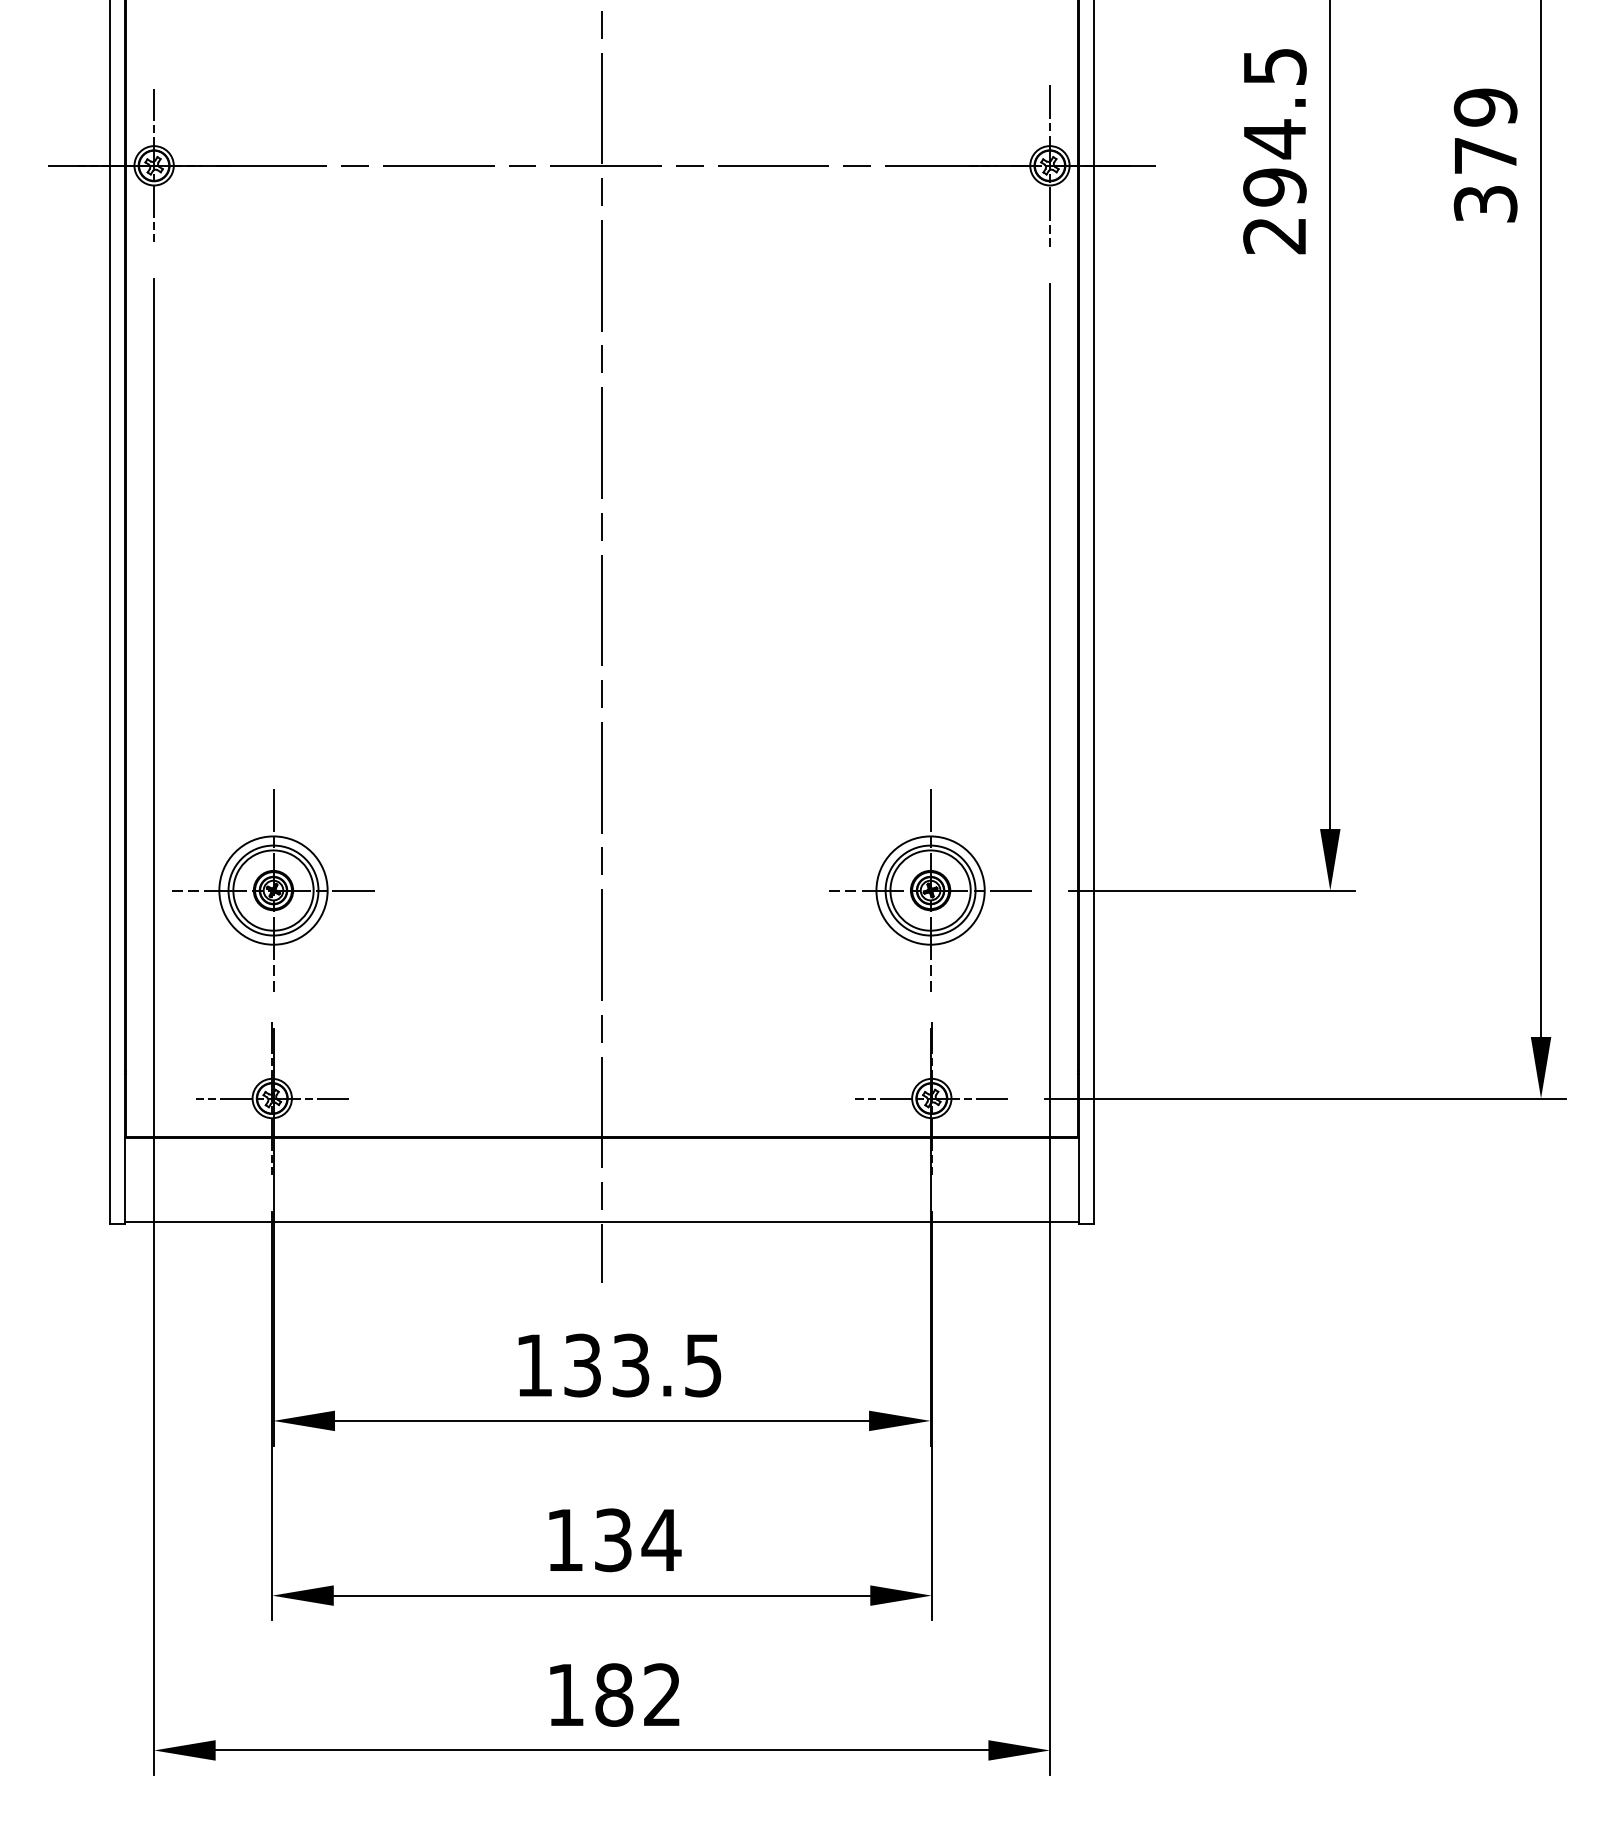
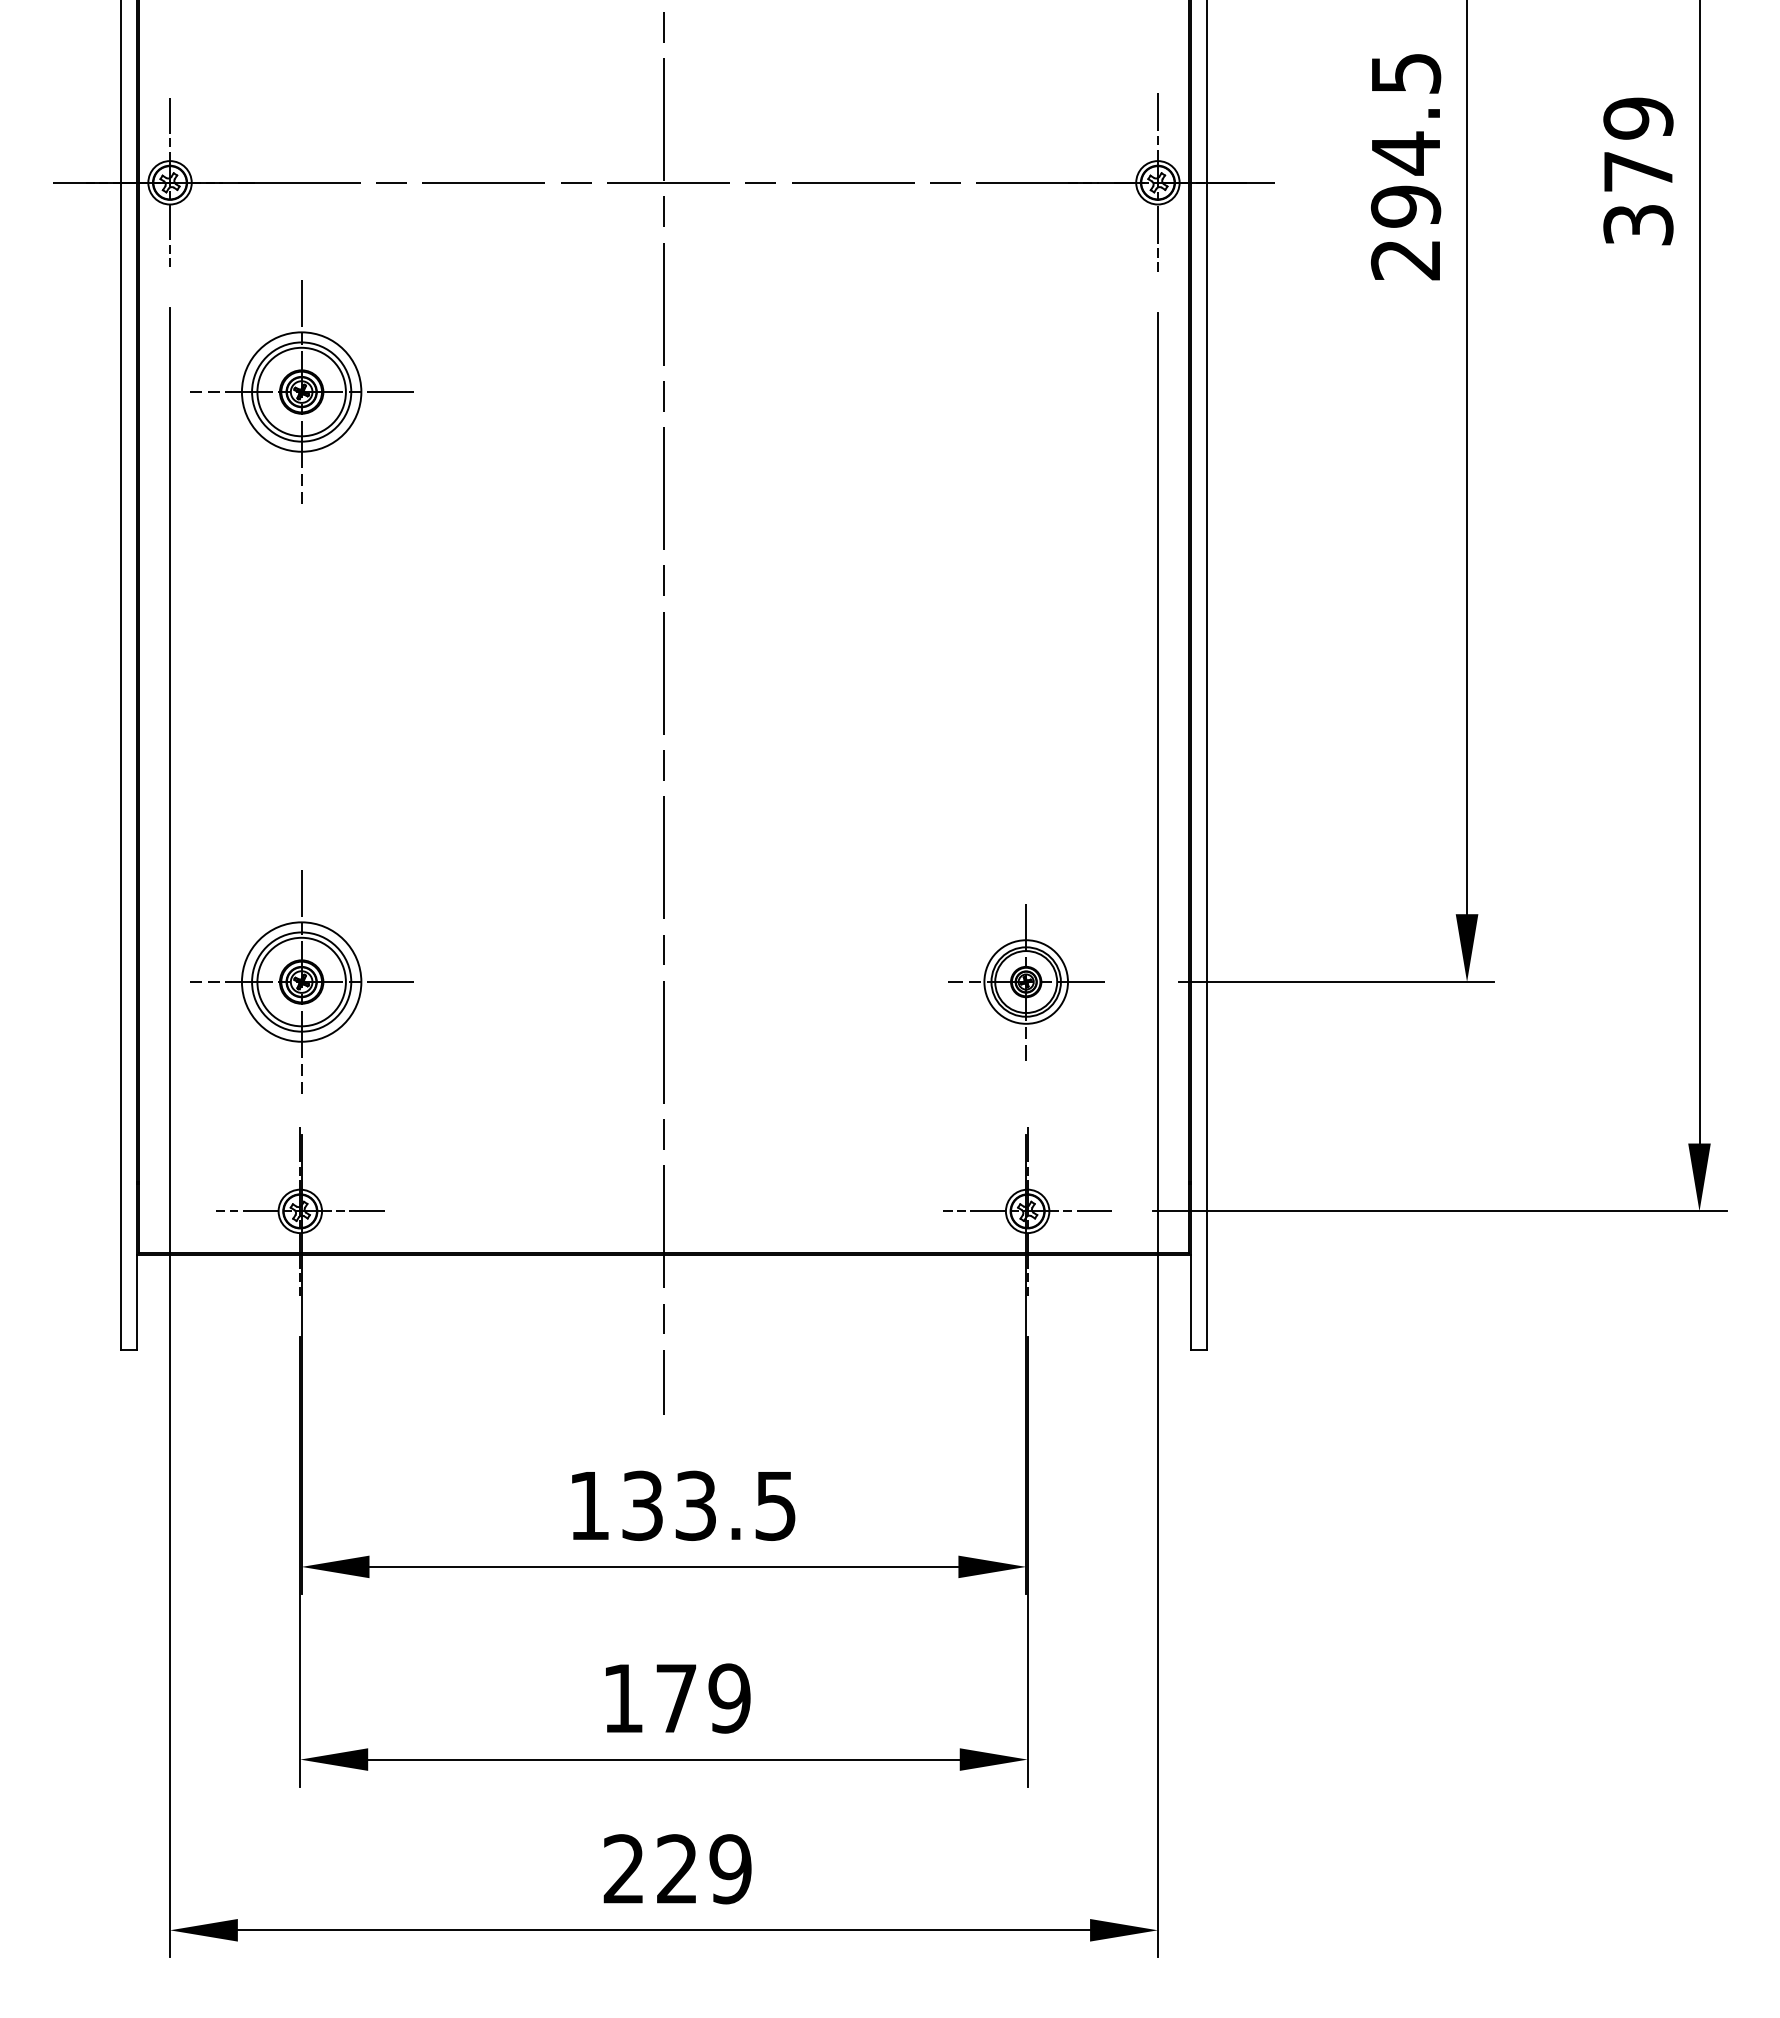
part: (273, 355) -> (301, 391), added
part: (929, 890) -> (1025, 981), size x0.7
line: (601, 1221) -> (663, 1347), removed
text: (637, 1540) -> (703, 1698), 134 -> 179
text: (614, 1695) -> (677, 1869), 182 -> 229

